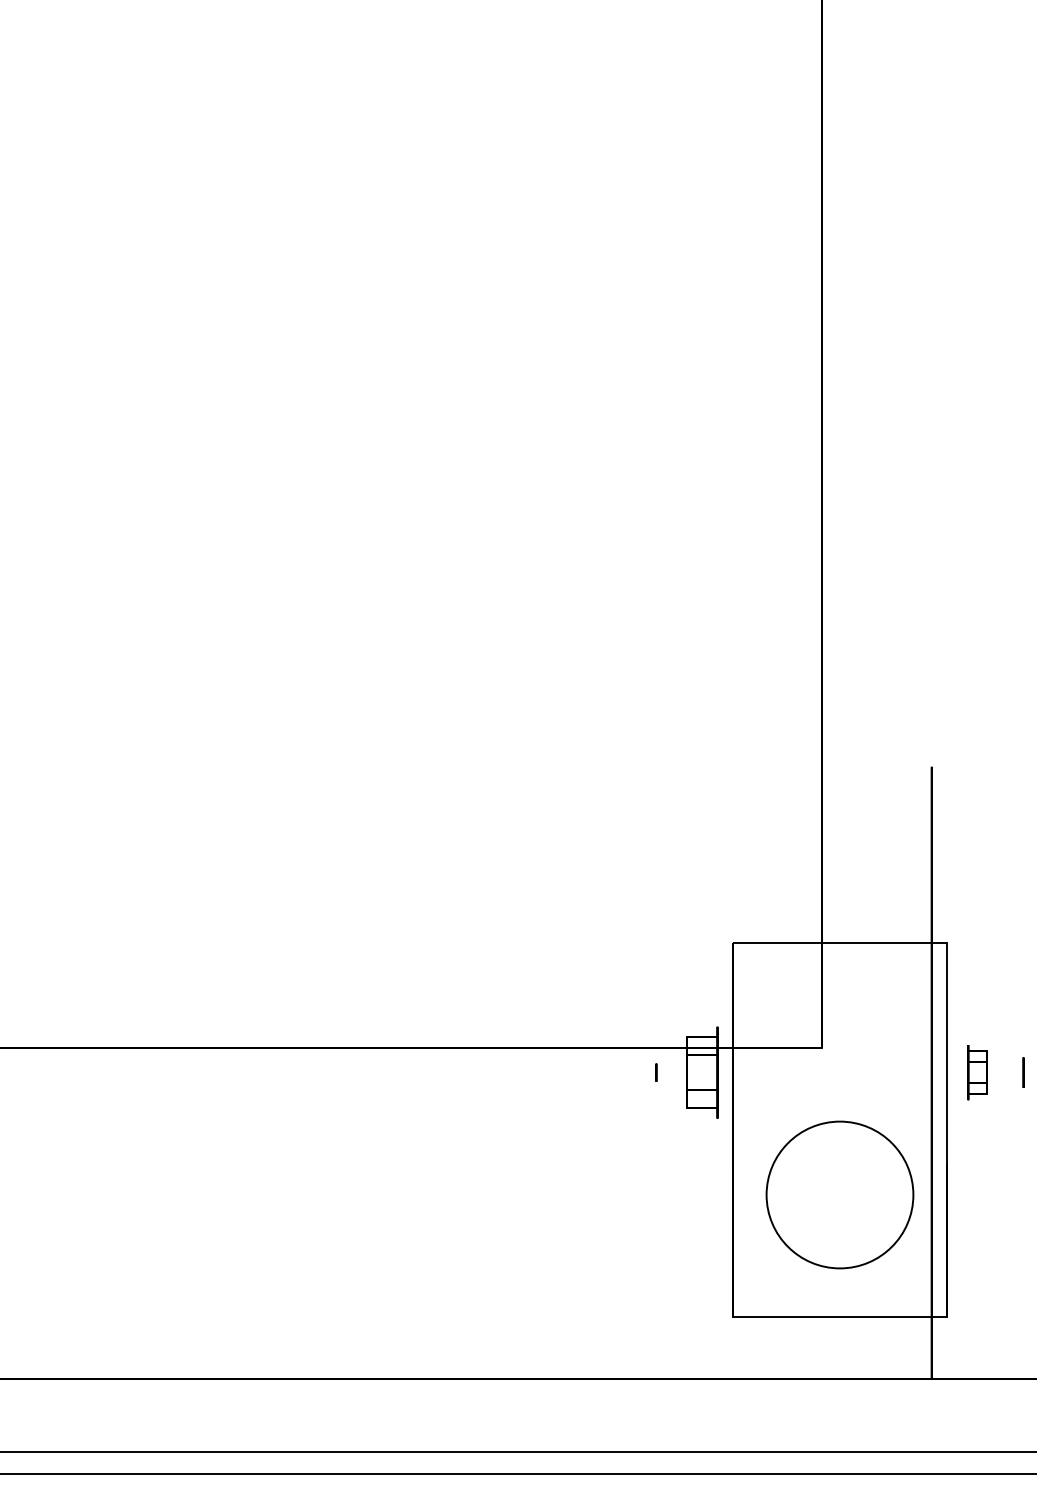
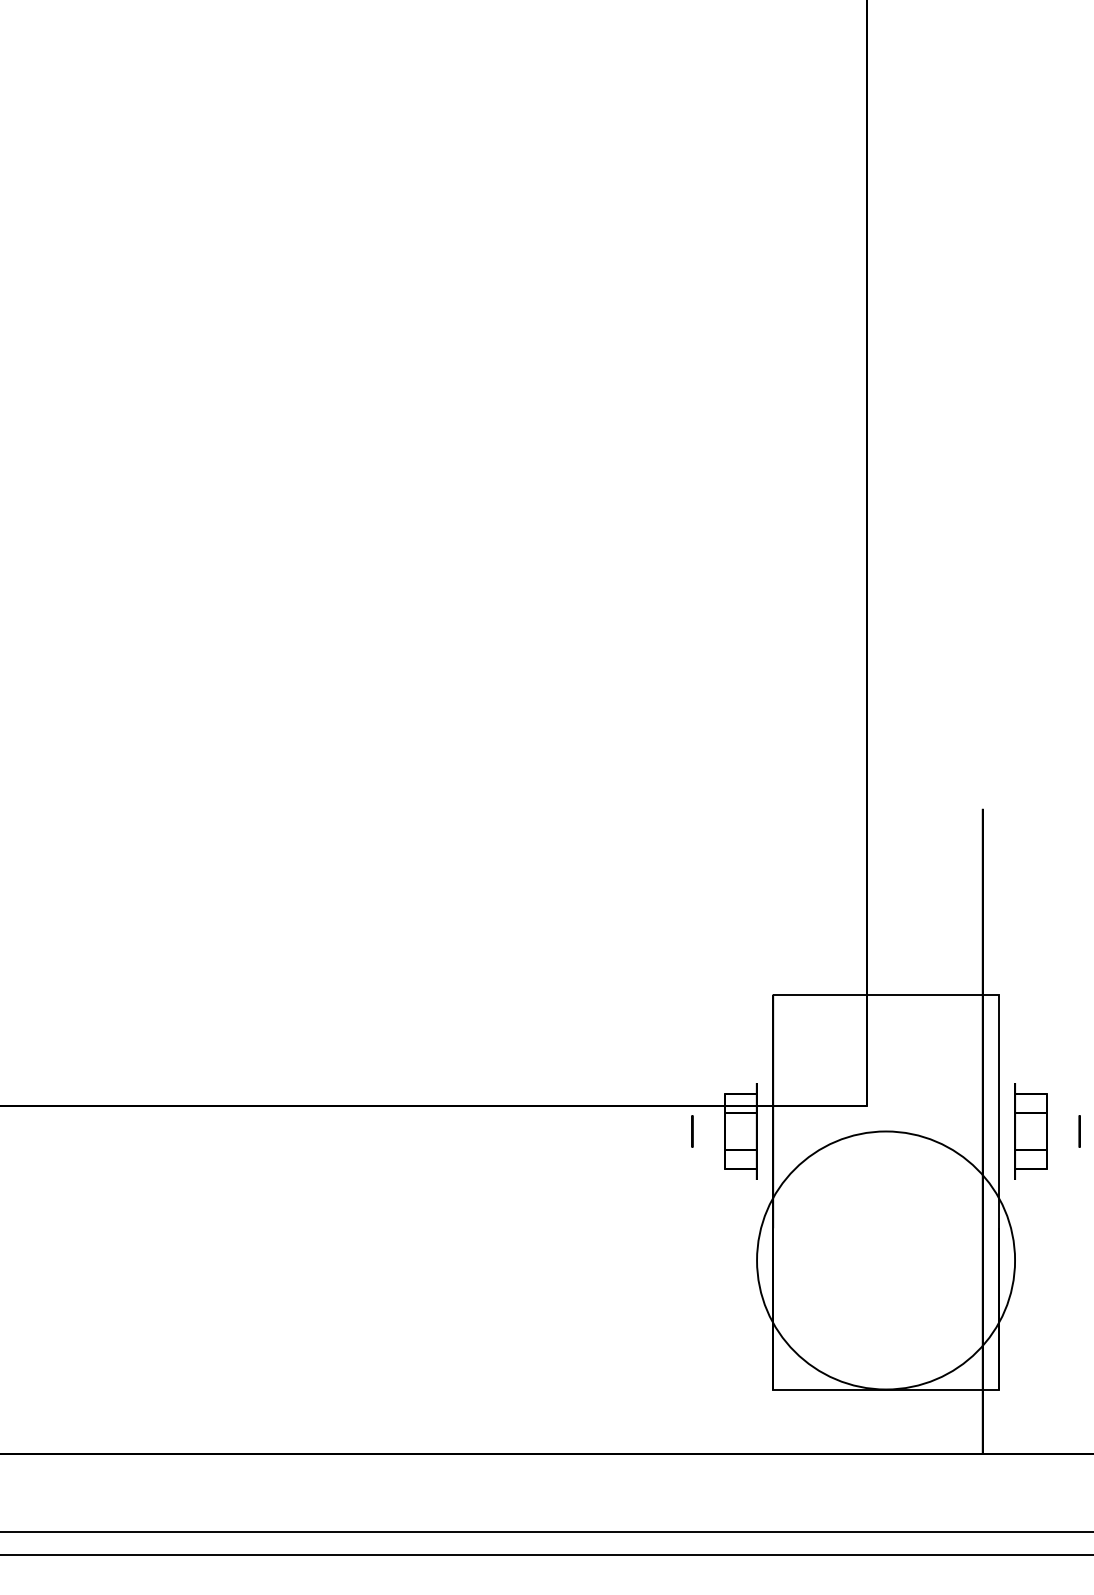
circle: (656, 1072) -> (692, 1131), size x1.67
part: (976, 1072) -> (1030, 1131), size x1.67
circle: (840, 1195) -> (886, 1260), size x1.67

